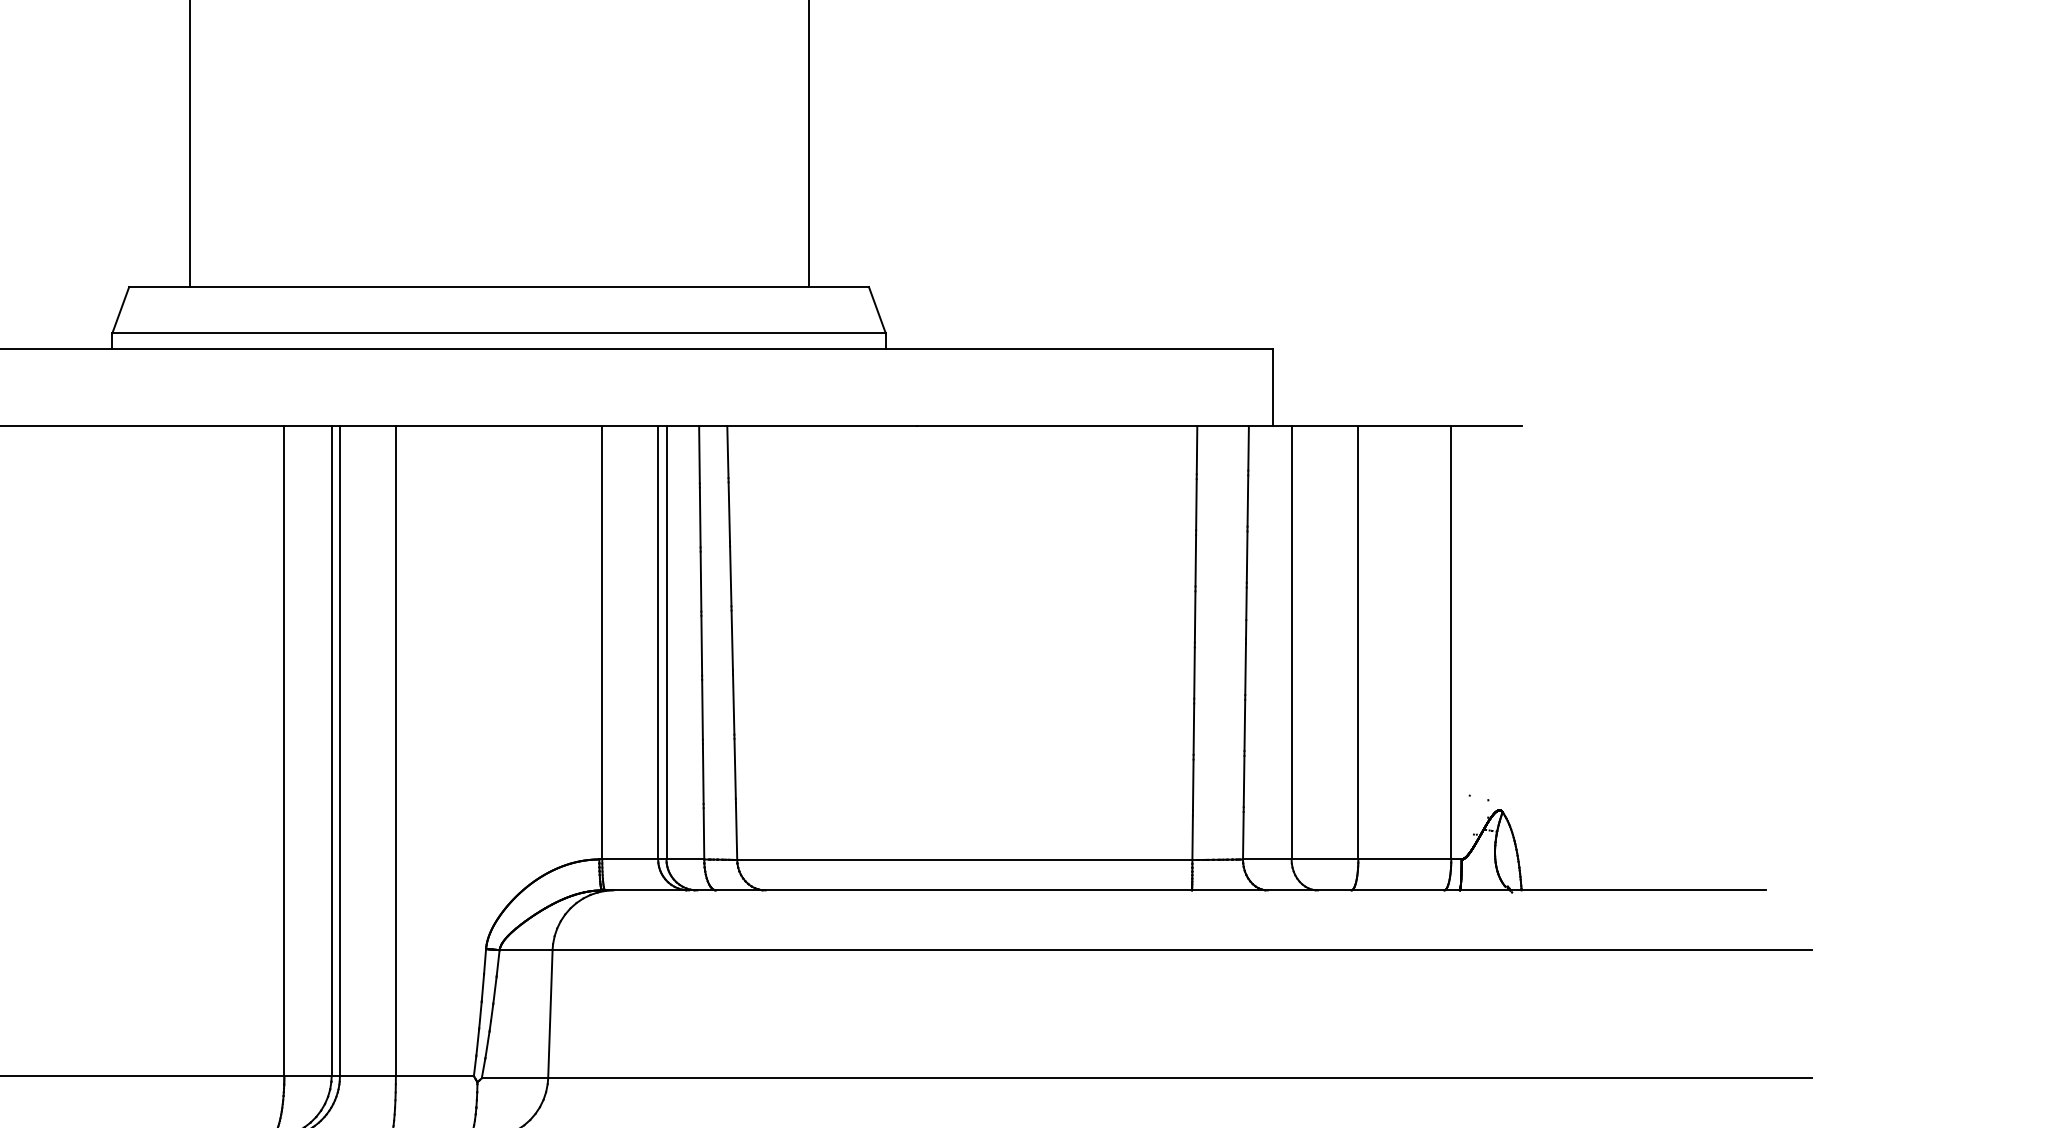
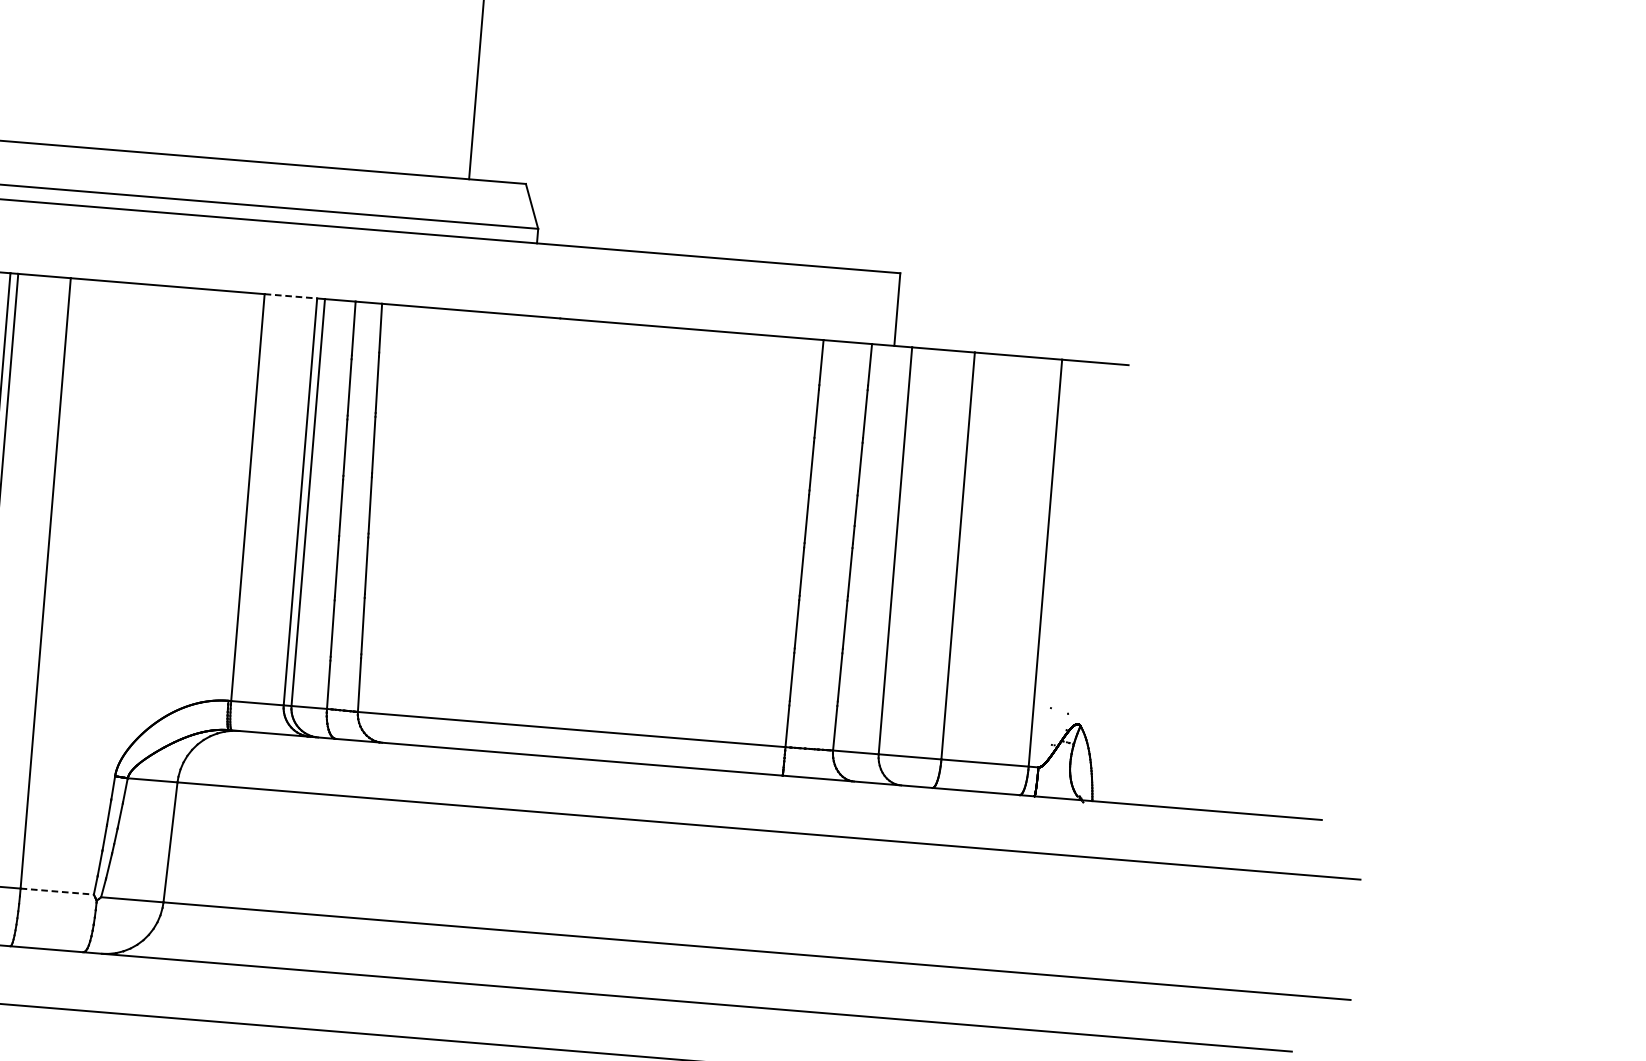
line: (630, 426) -> (291, 296), solid -> dashed
line: (435, 1076) -> (57, 892), solid -> dashed

